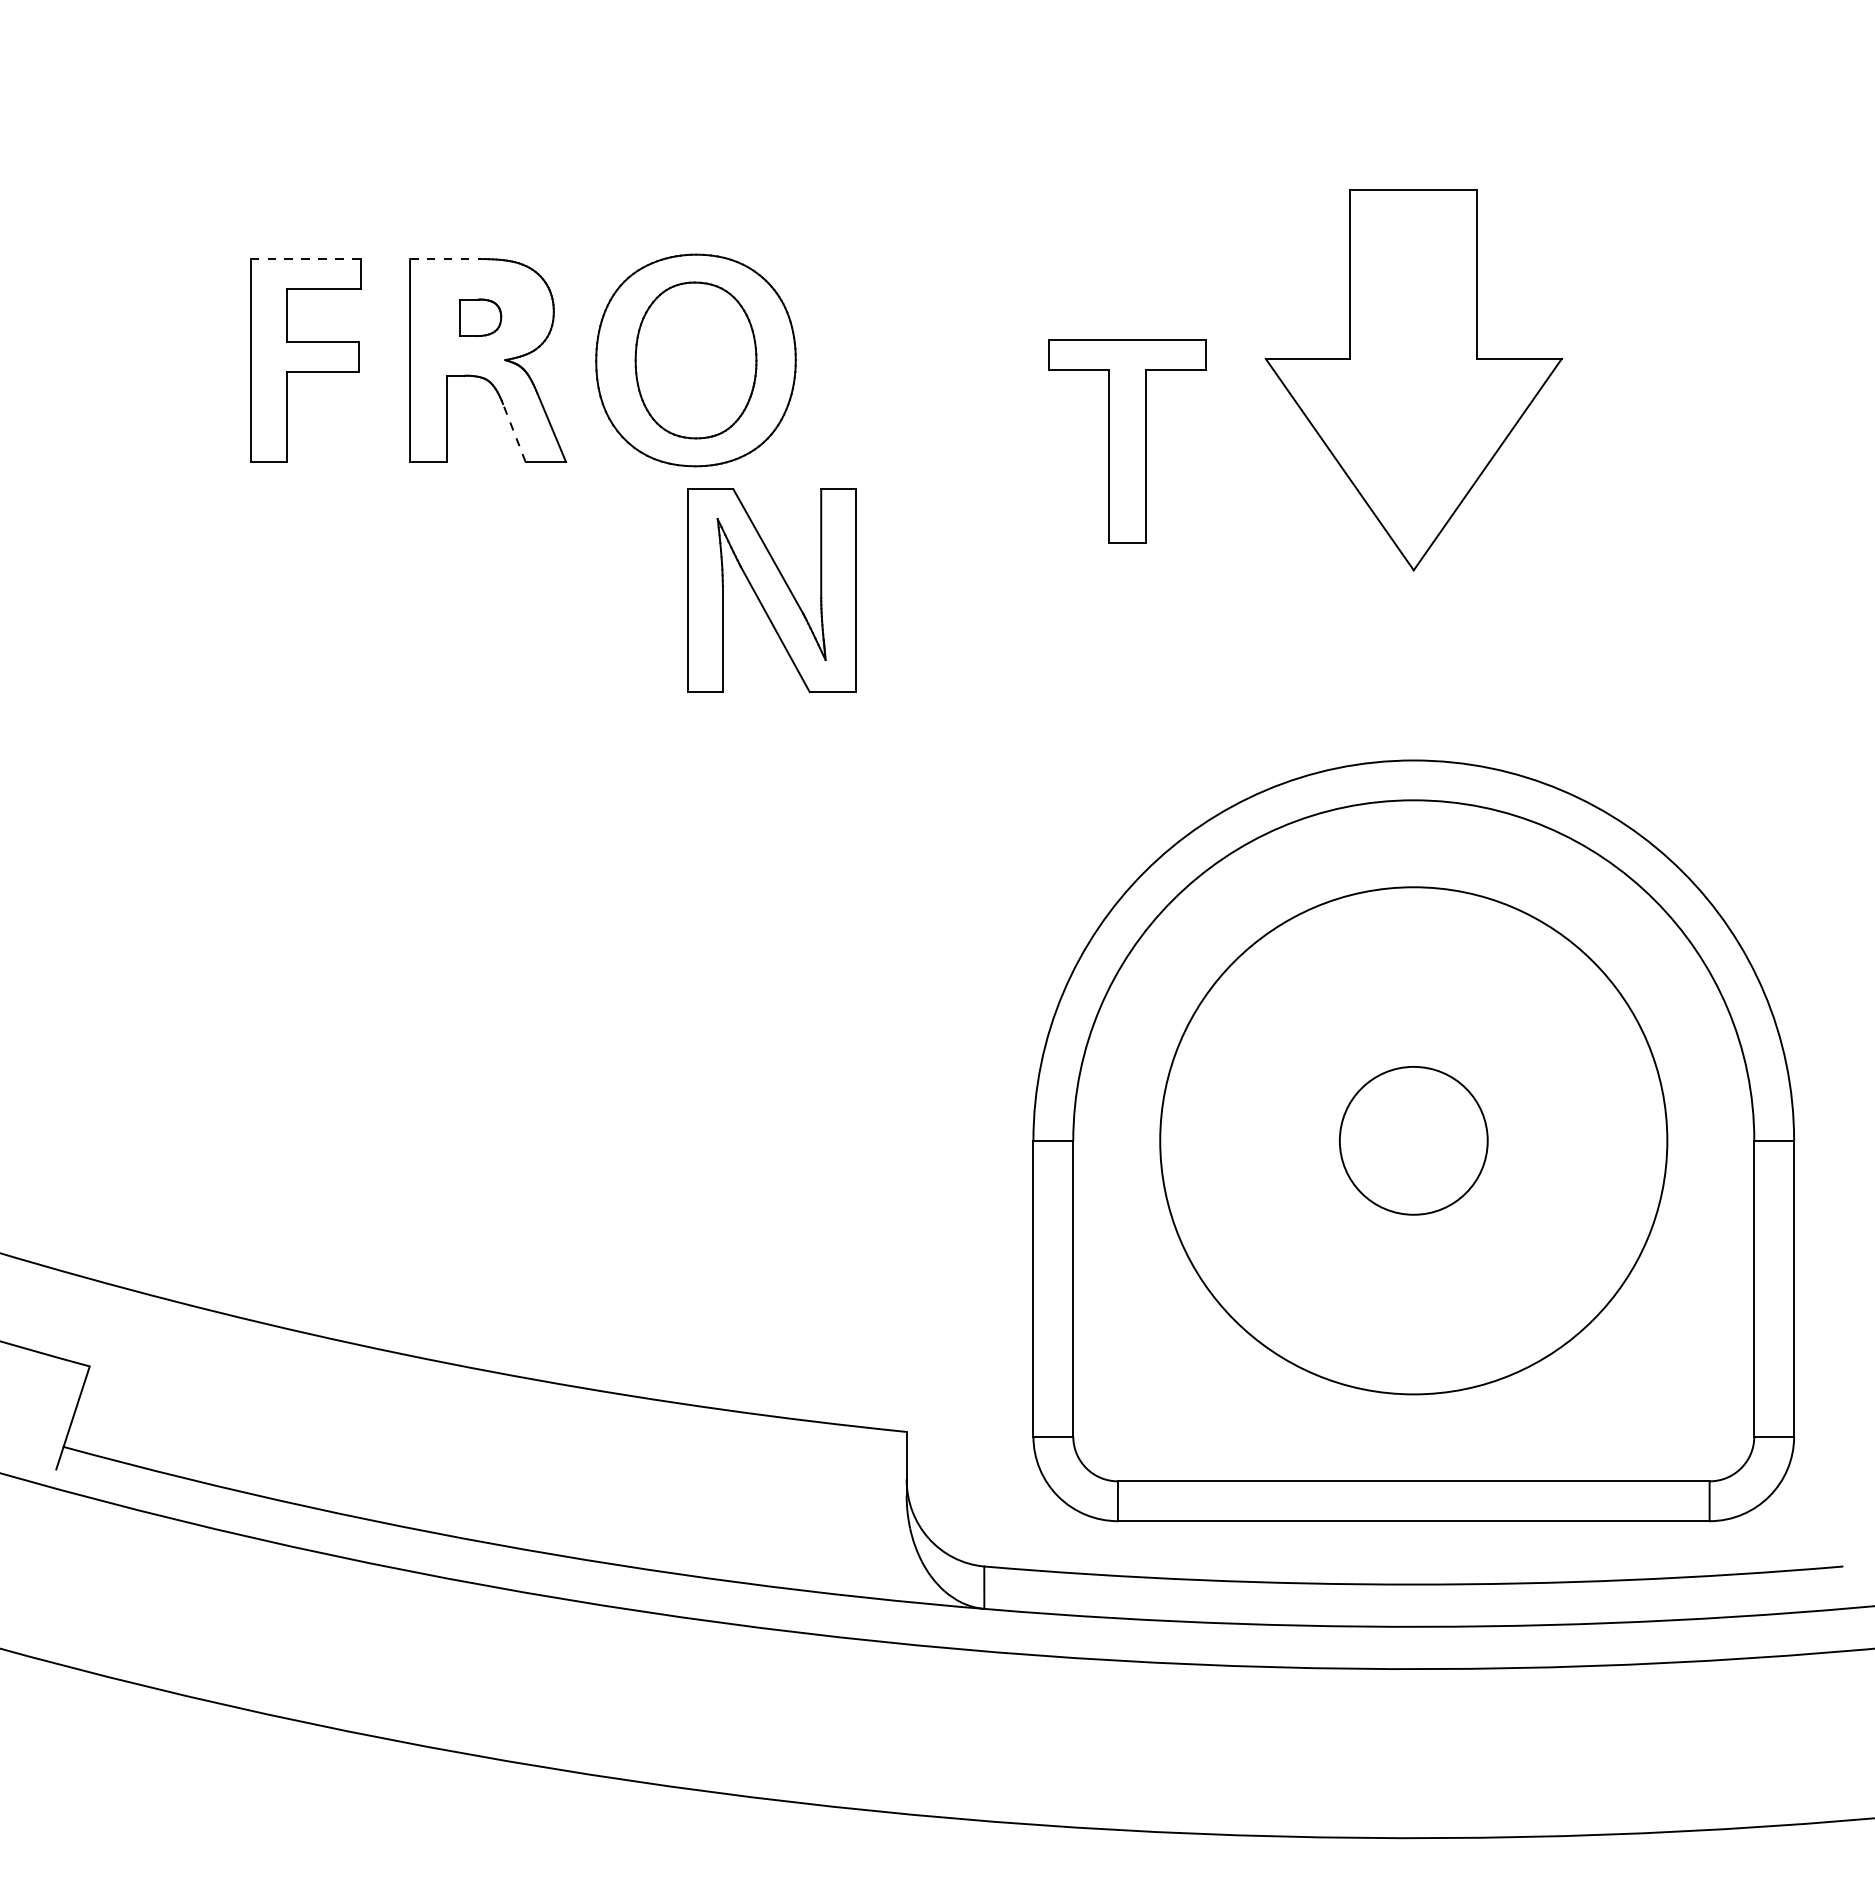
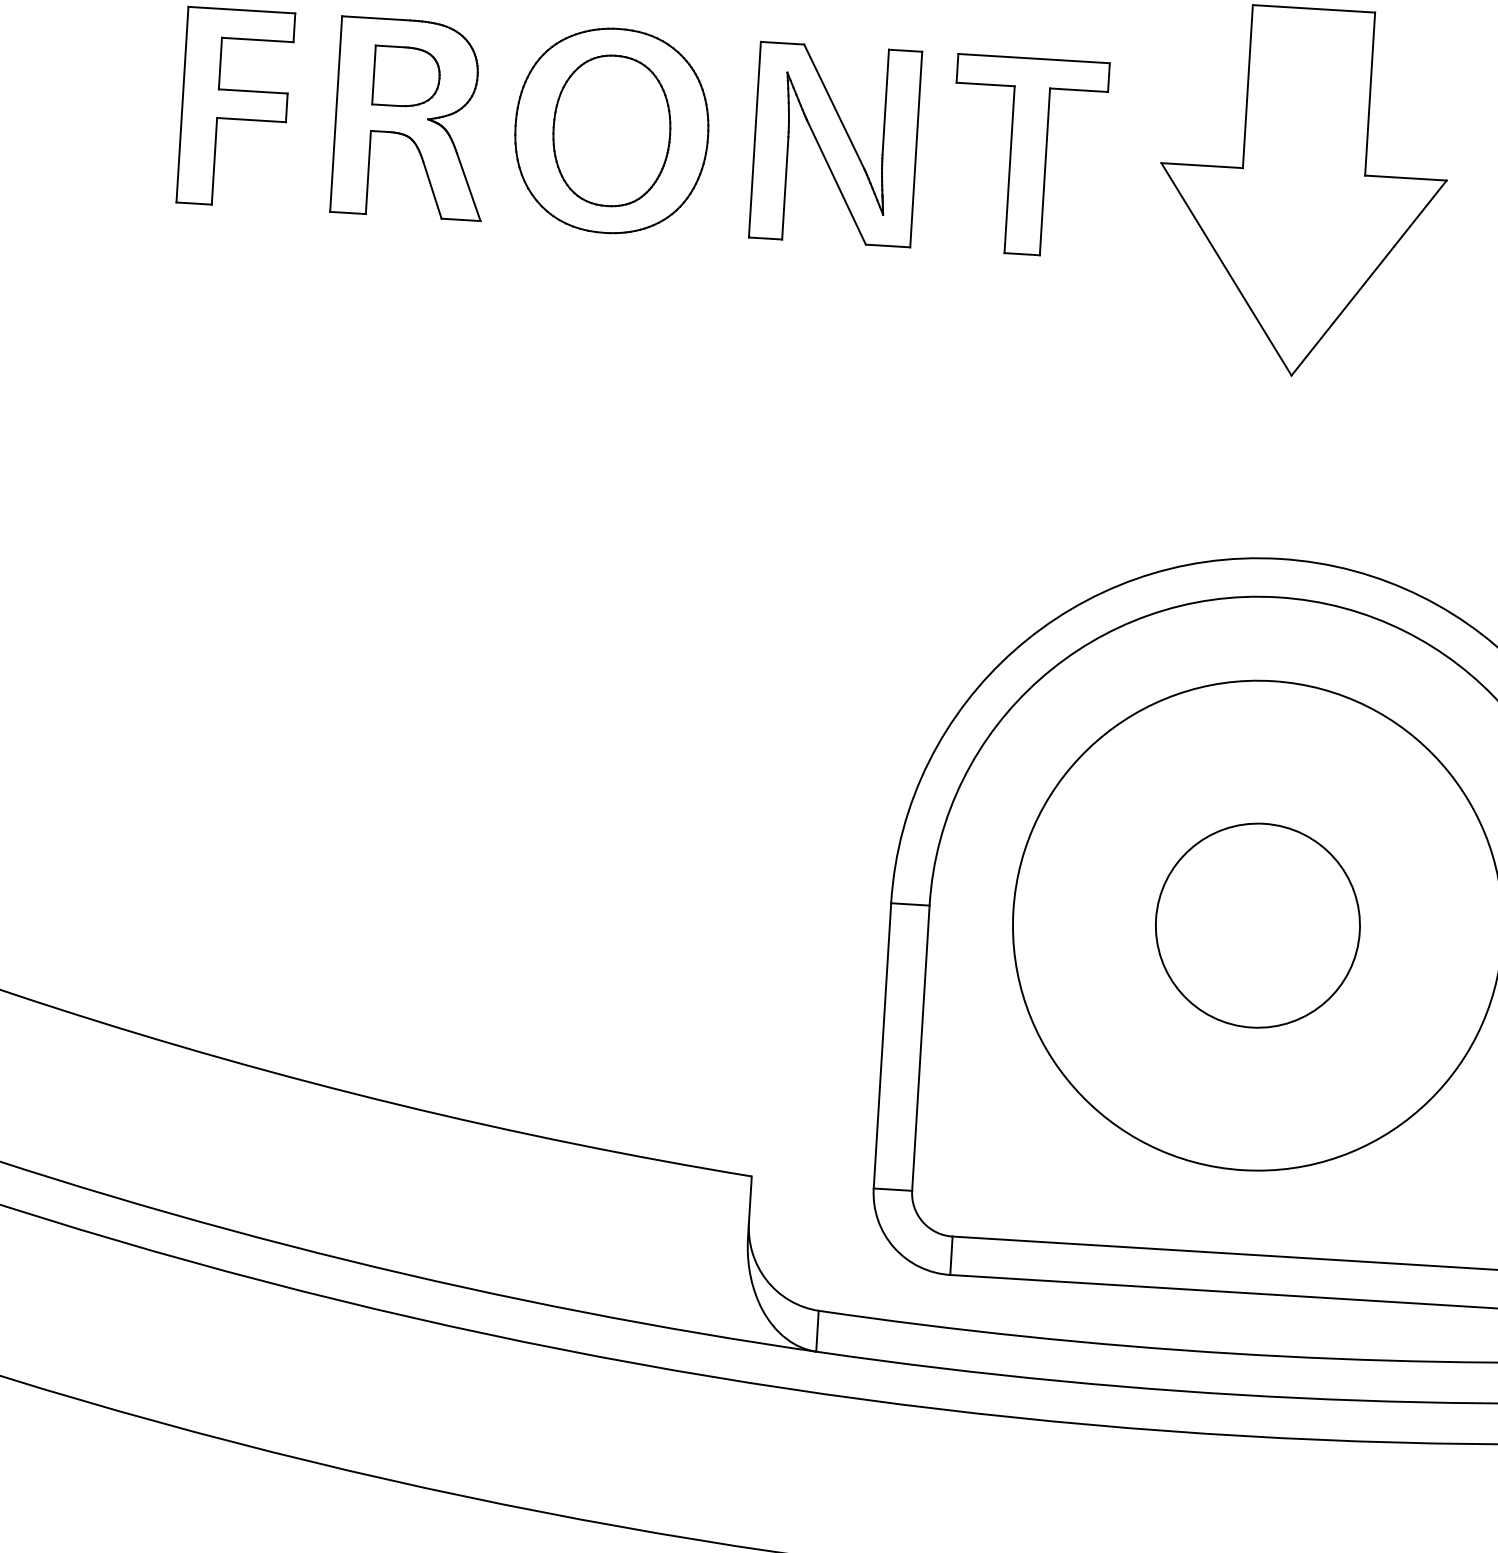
line: (306, 259) -> (242, 10), dashed -> solid
line: (446, 259) -> (377, 18), dashed -> solid
part: (480, 317) -> (406, 76), size x1.67
line: (514, 432) -> (432, 189), dashed -> solid
part: (1127, 441) -> (1027, 156), moved
part: (771, 590) -> (835, 144), moved
circle: (1413, 1140) -> (1257, 925), size x1.43

